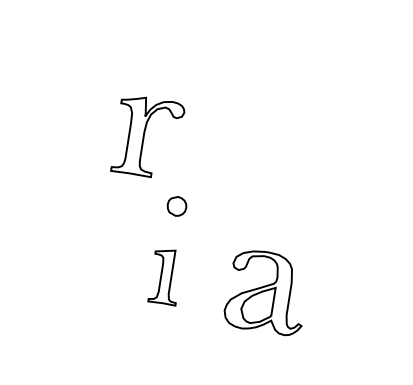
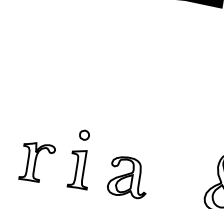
part: (146, 137) -> (36, 162), moved
part: (160, 278) -> (76, 170), size x1.43

